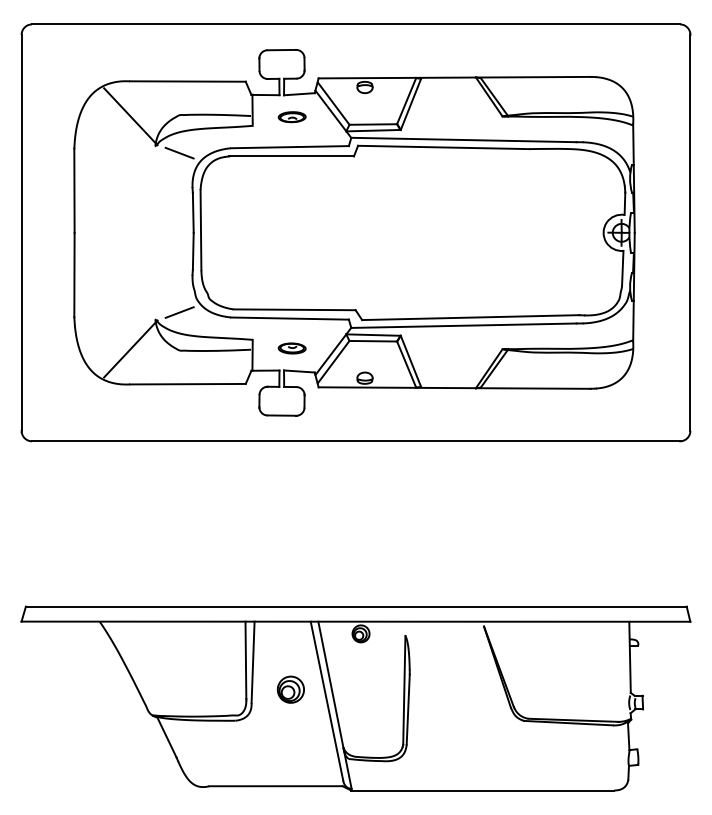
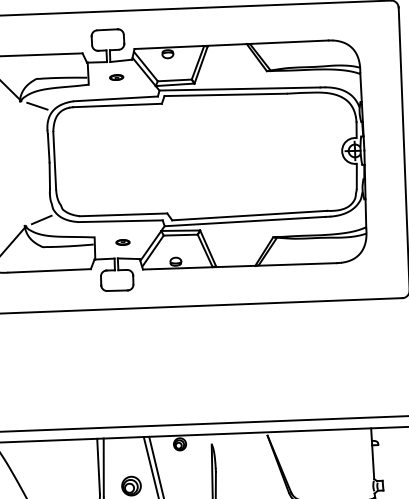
part: (291, 117) -> (116, 77), size x0.7
part: (291, 348) -> (122, 242), size x0.7

